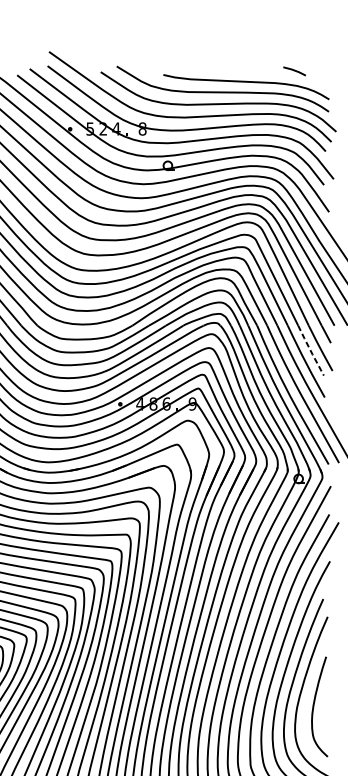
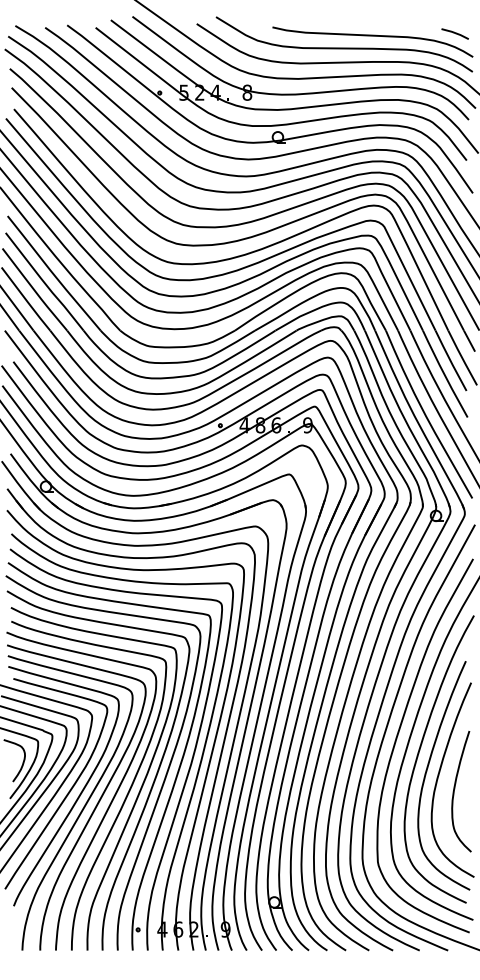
line: (294, 70) -> (454, 33), moved
line: (310, 351) -> (450, 361), dashed -> solid

